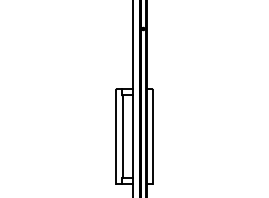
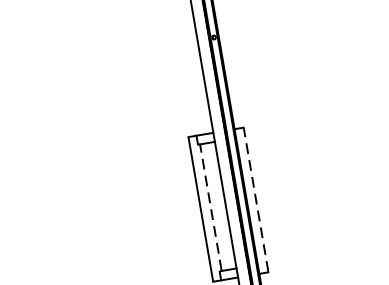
line: (123, 136) -> (211, 207), solid -> dashed
line: (152, 136) -> (255, 199), solid -> dashed

